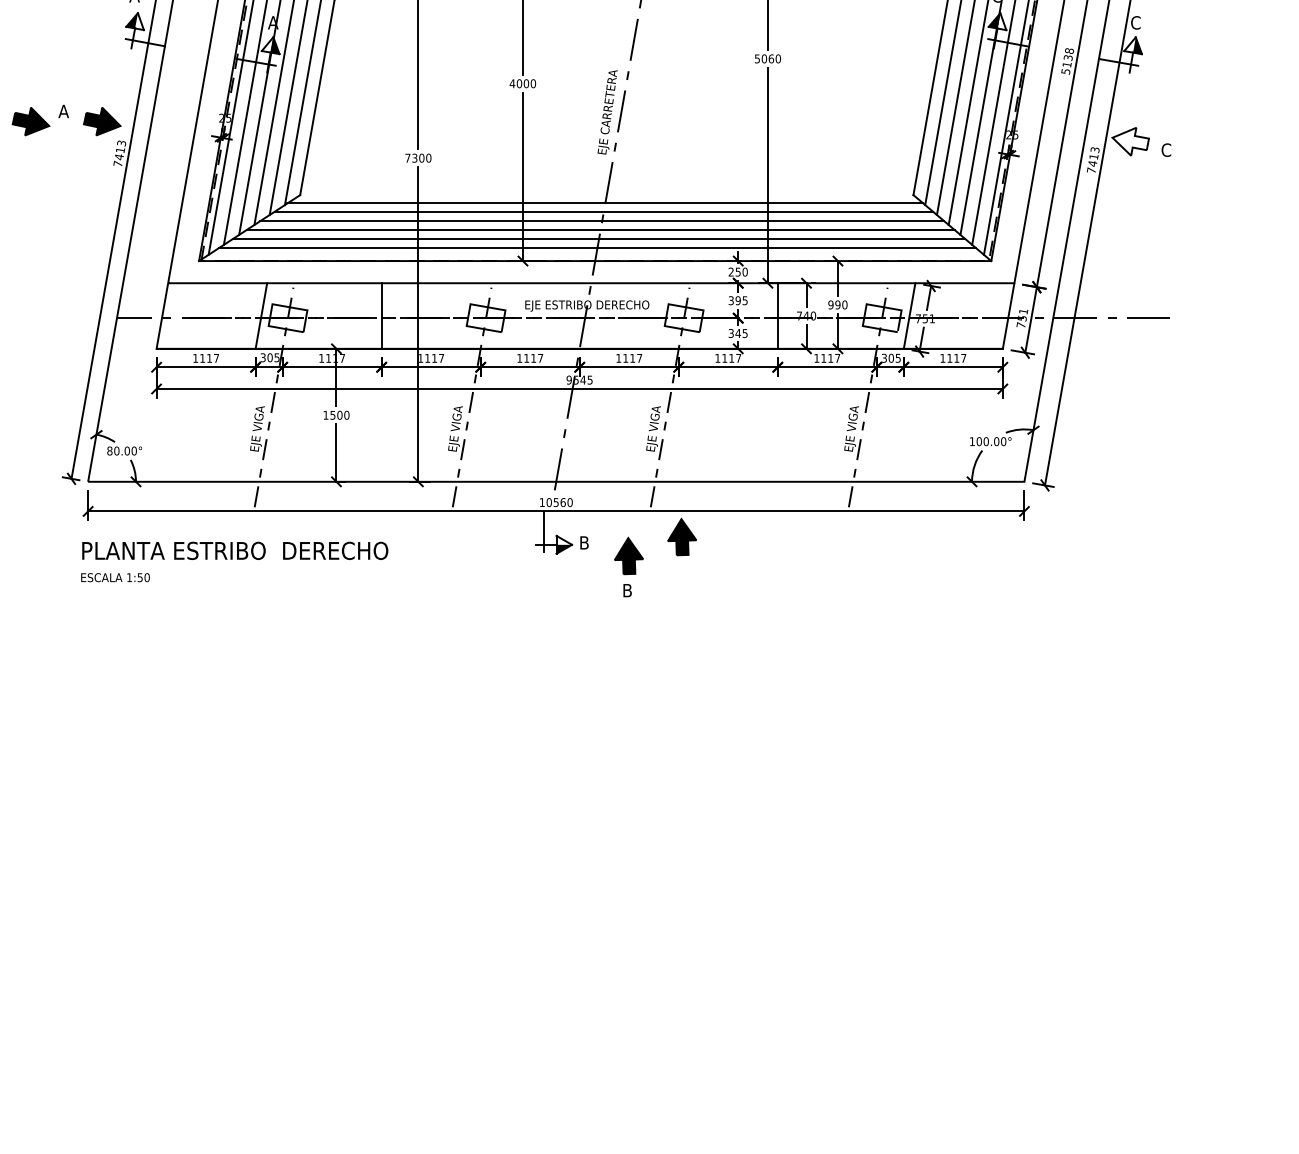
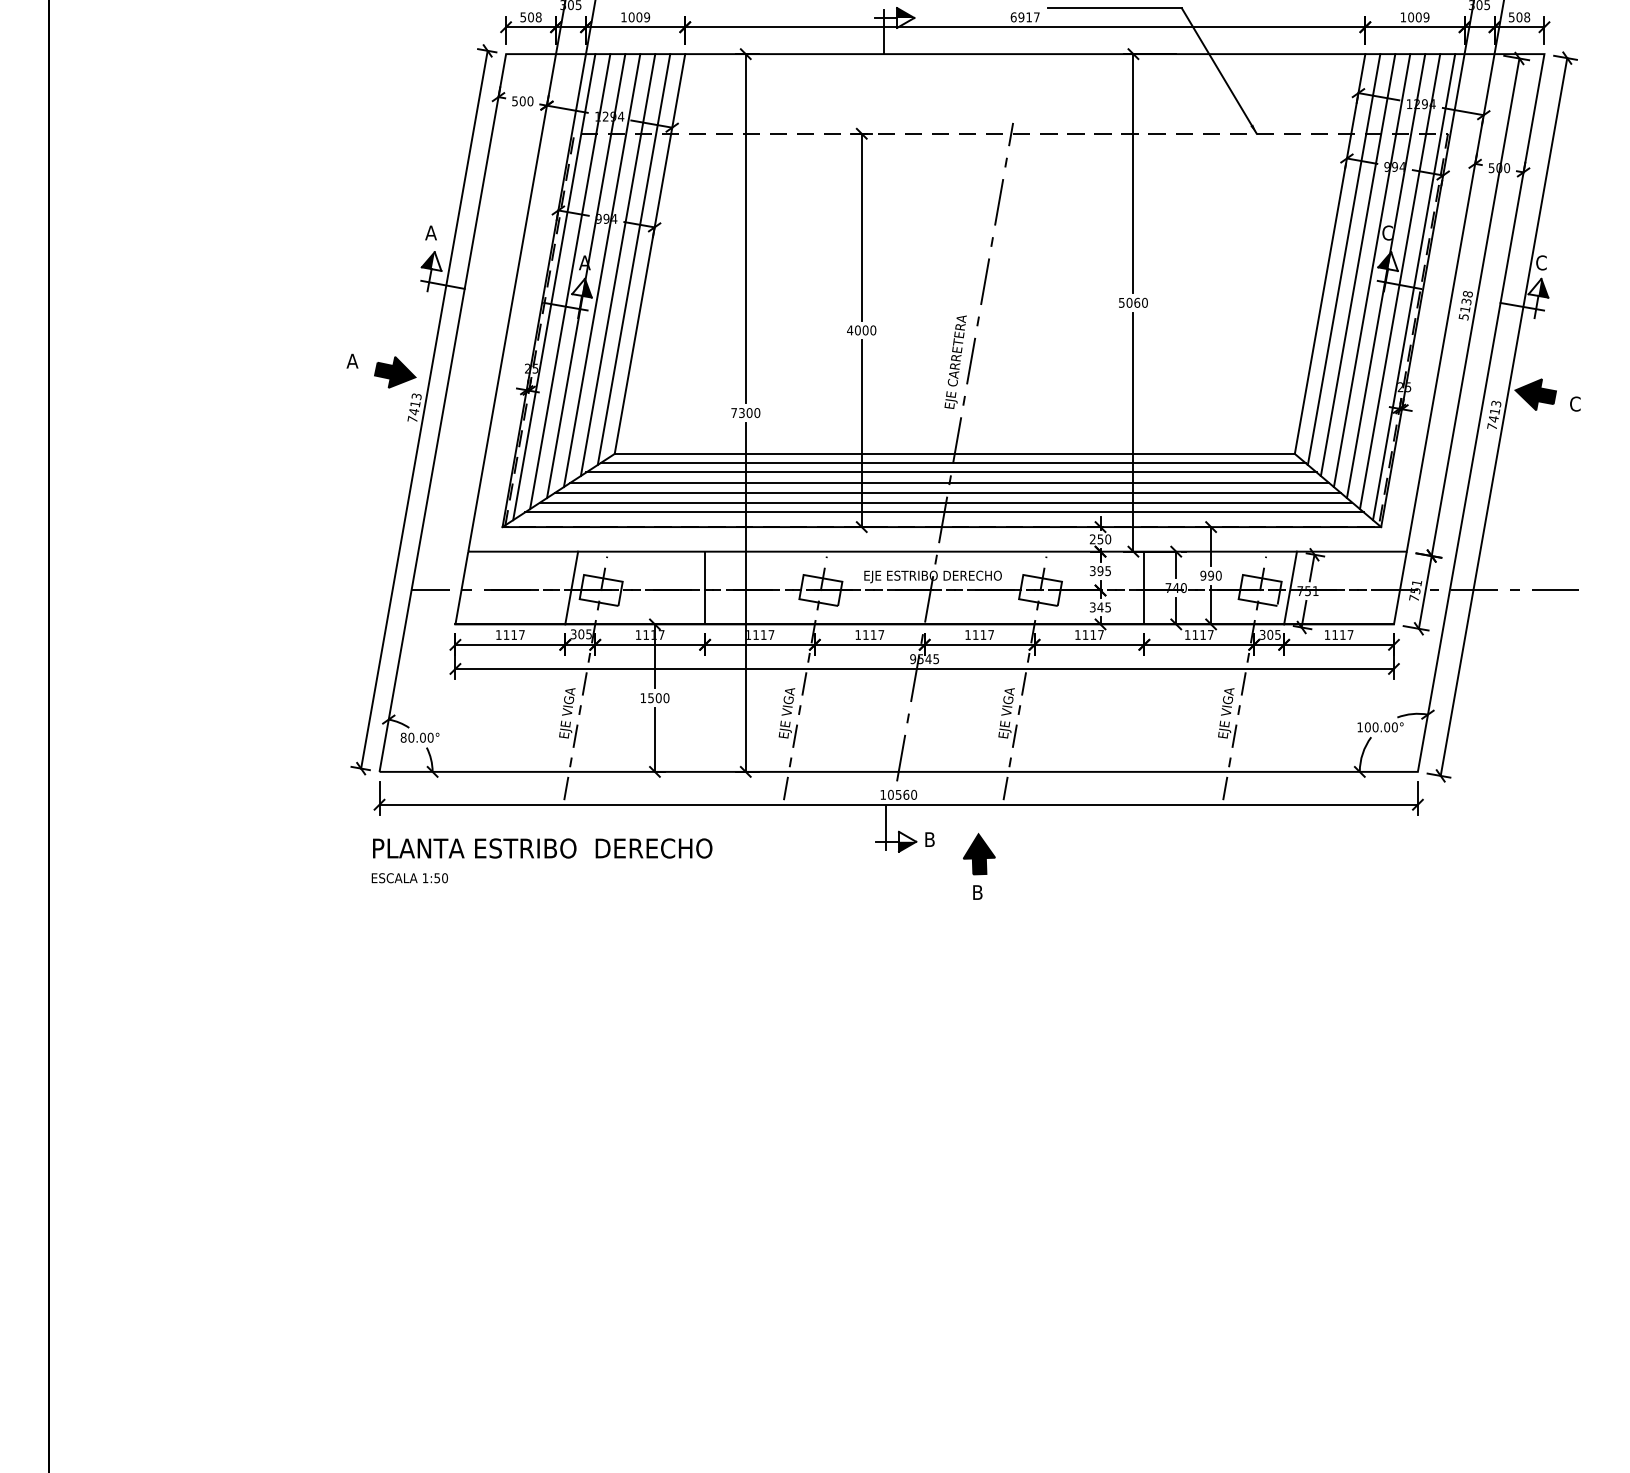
part: (31, 121) -> (316, 372), removed
fill: (1130, 141) -> (1535, 394), added
line: (606, 194) -> (954, 453), added
part: (682, 537) -> (1038, 833), removed

